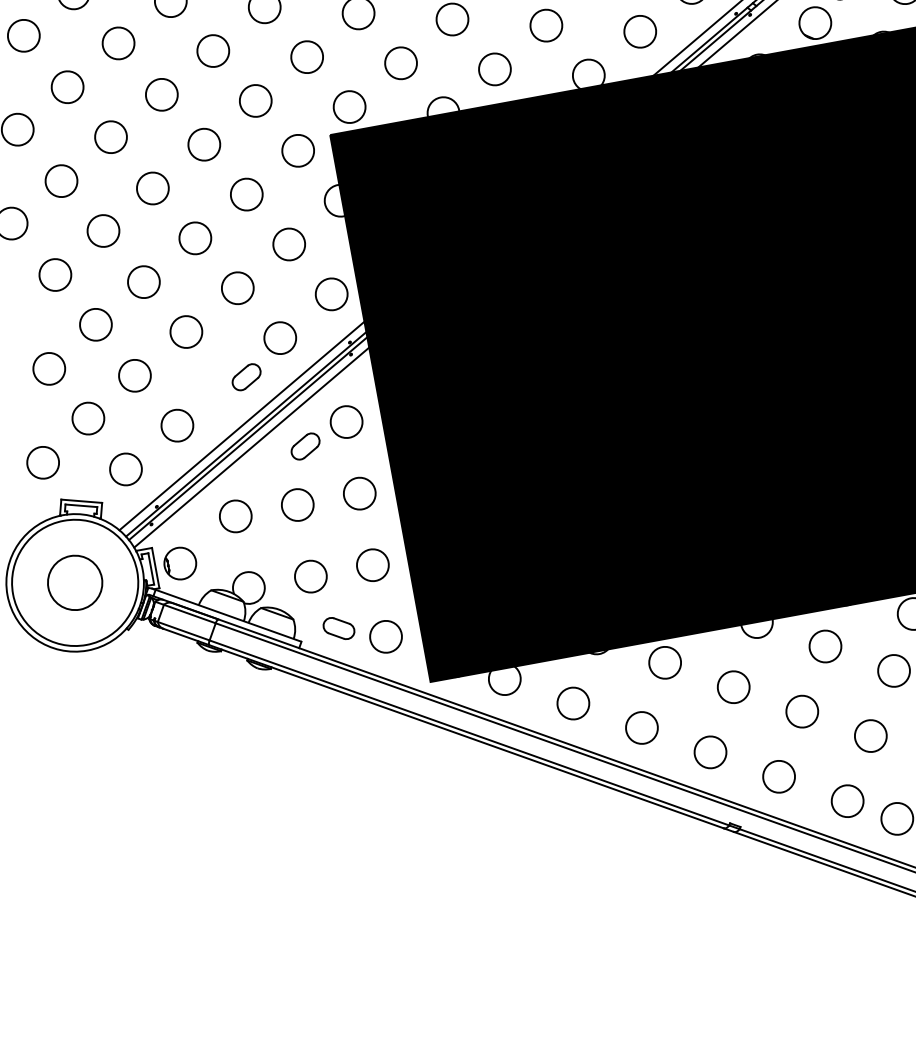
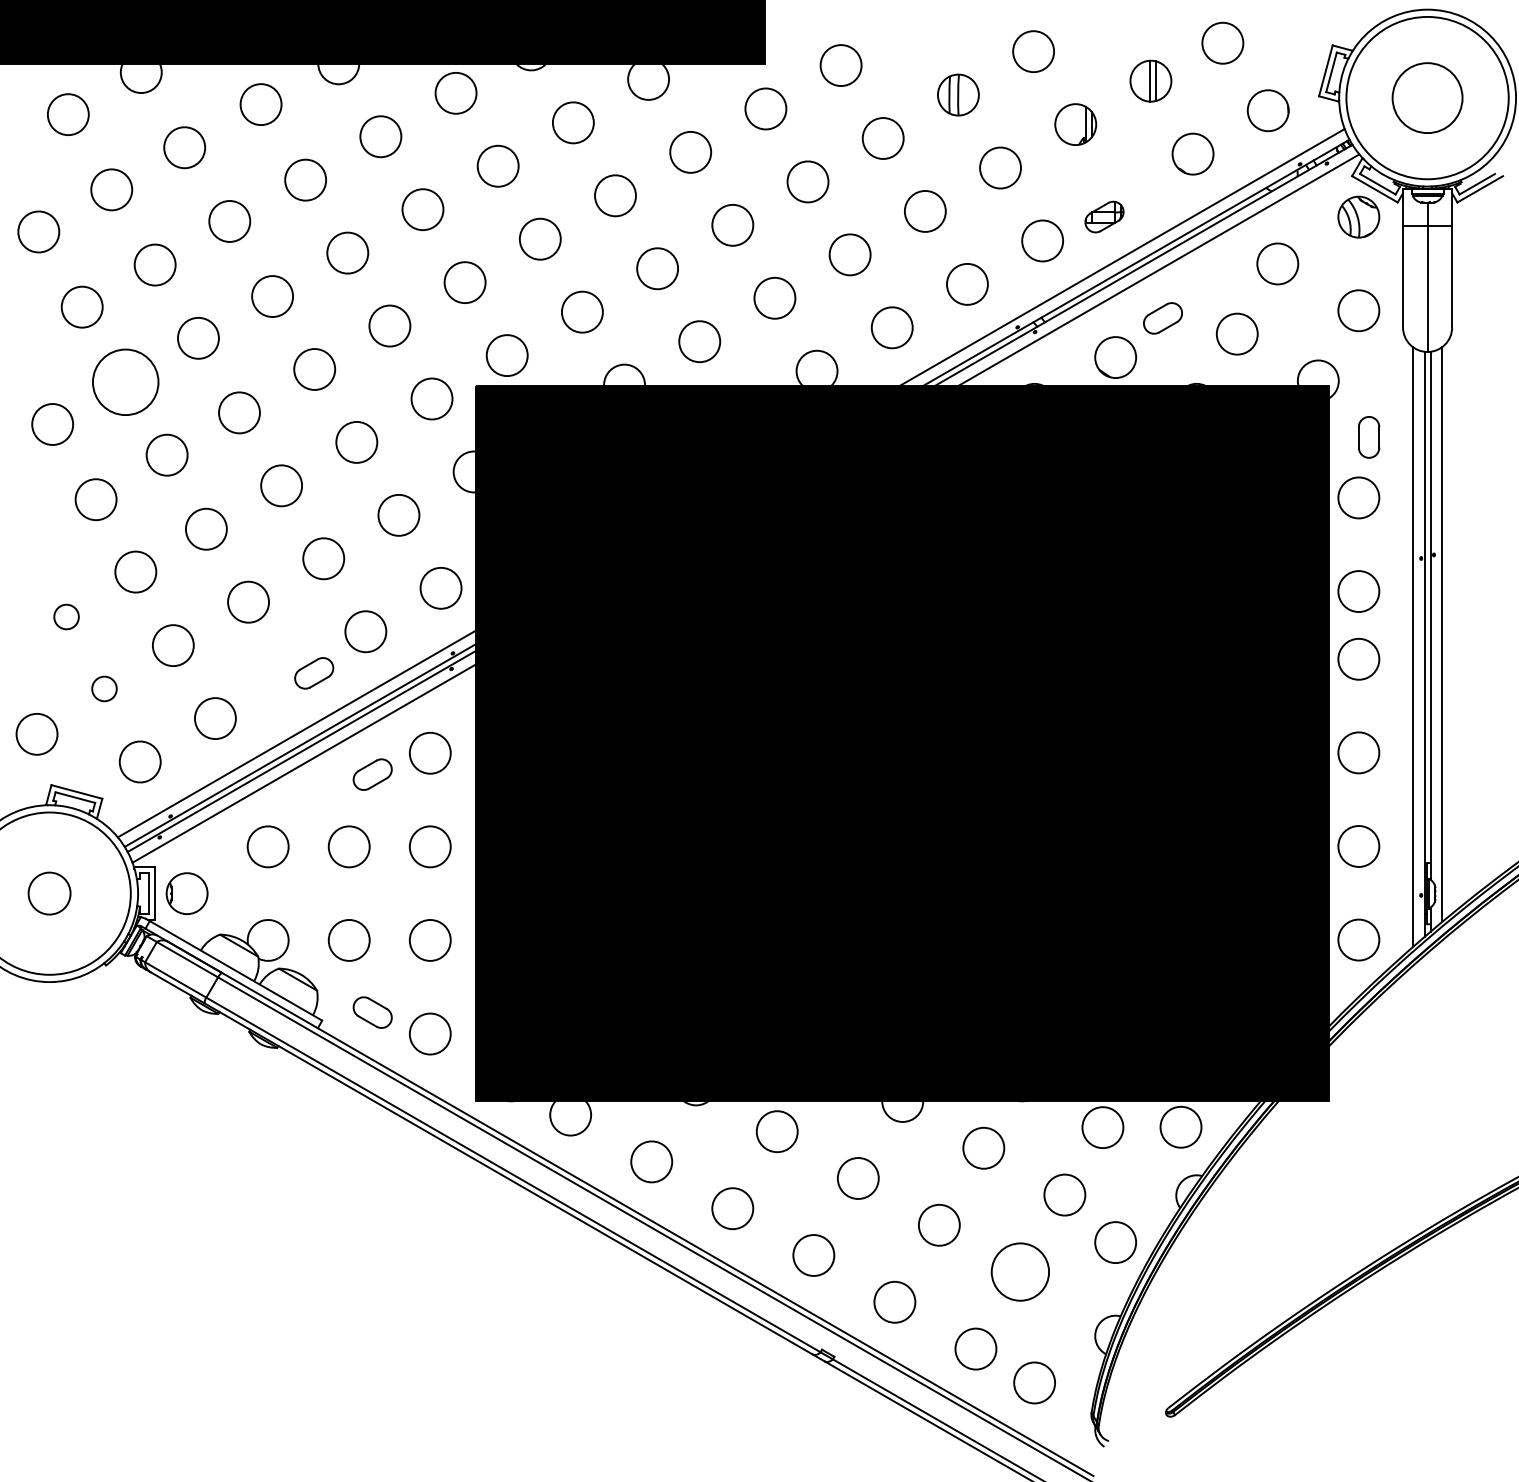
circle: (61, 181) -> (125, 382), size x1.6
circle: (49, 368) -> (66, 616), size x0.6
circle: (88, 418) -> (104, 688), size x0.6
circle: (75, 582) -> (49, 893), size x0.6
circle: (870, 735) -> (1019, 1271), size x1.4

